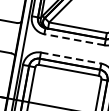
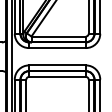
line: (74, 40) -> (57, 48), dashed -> solid
line: (72, 58) -> (58, 65), dashed -> solid

